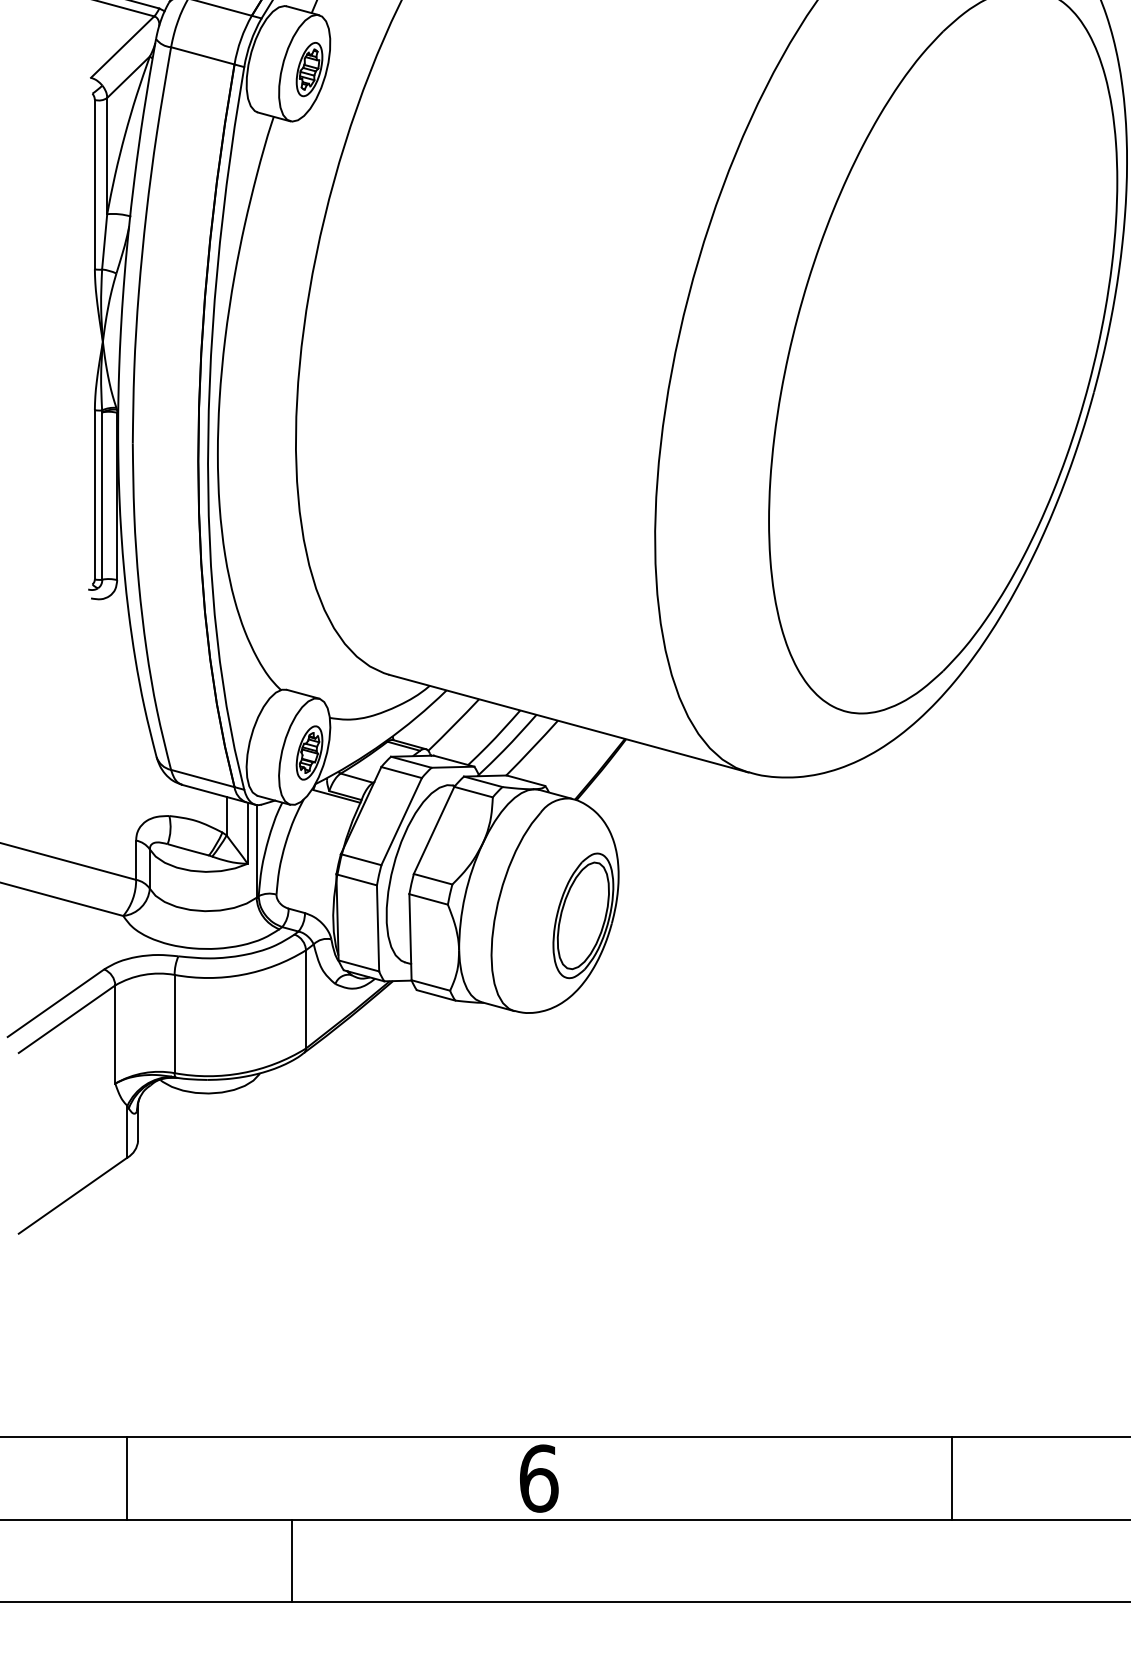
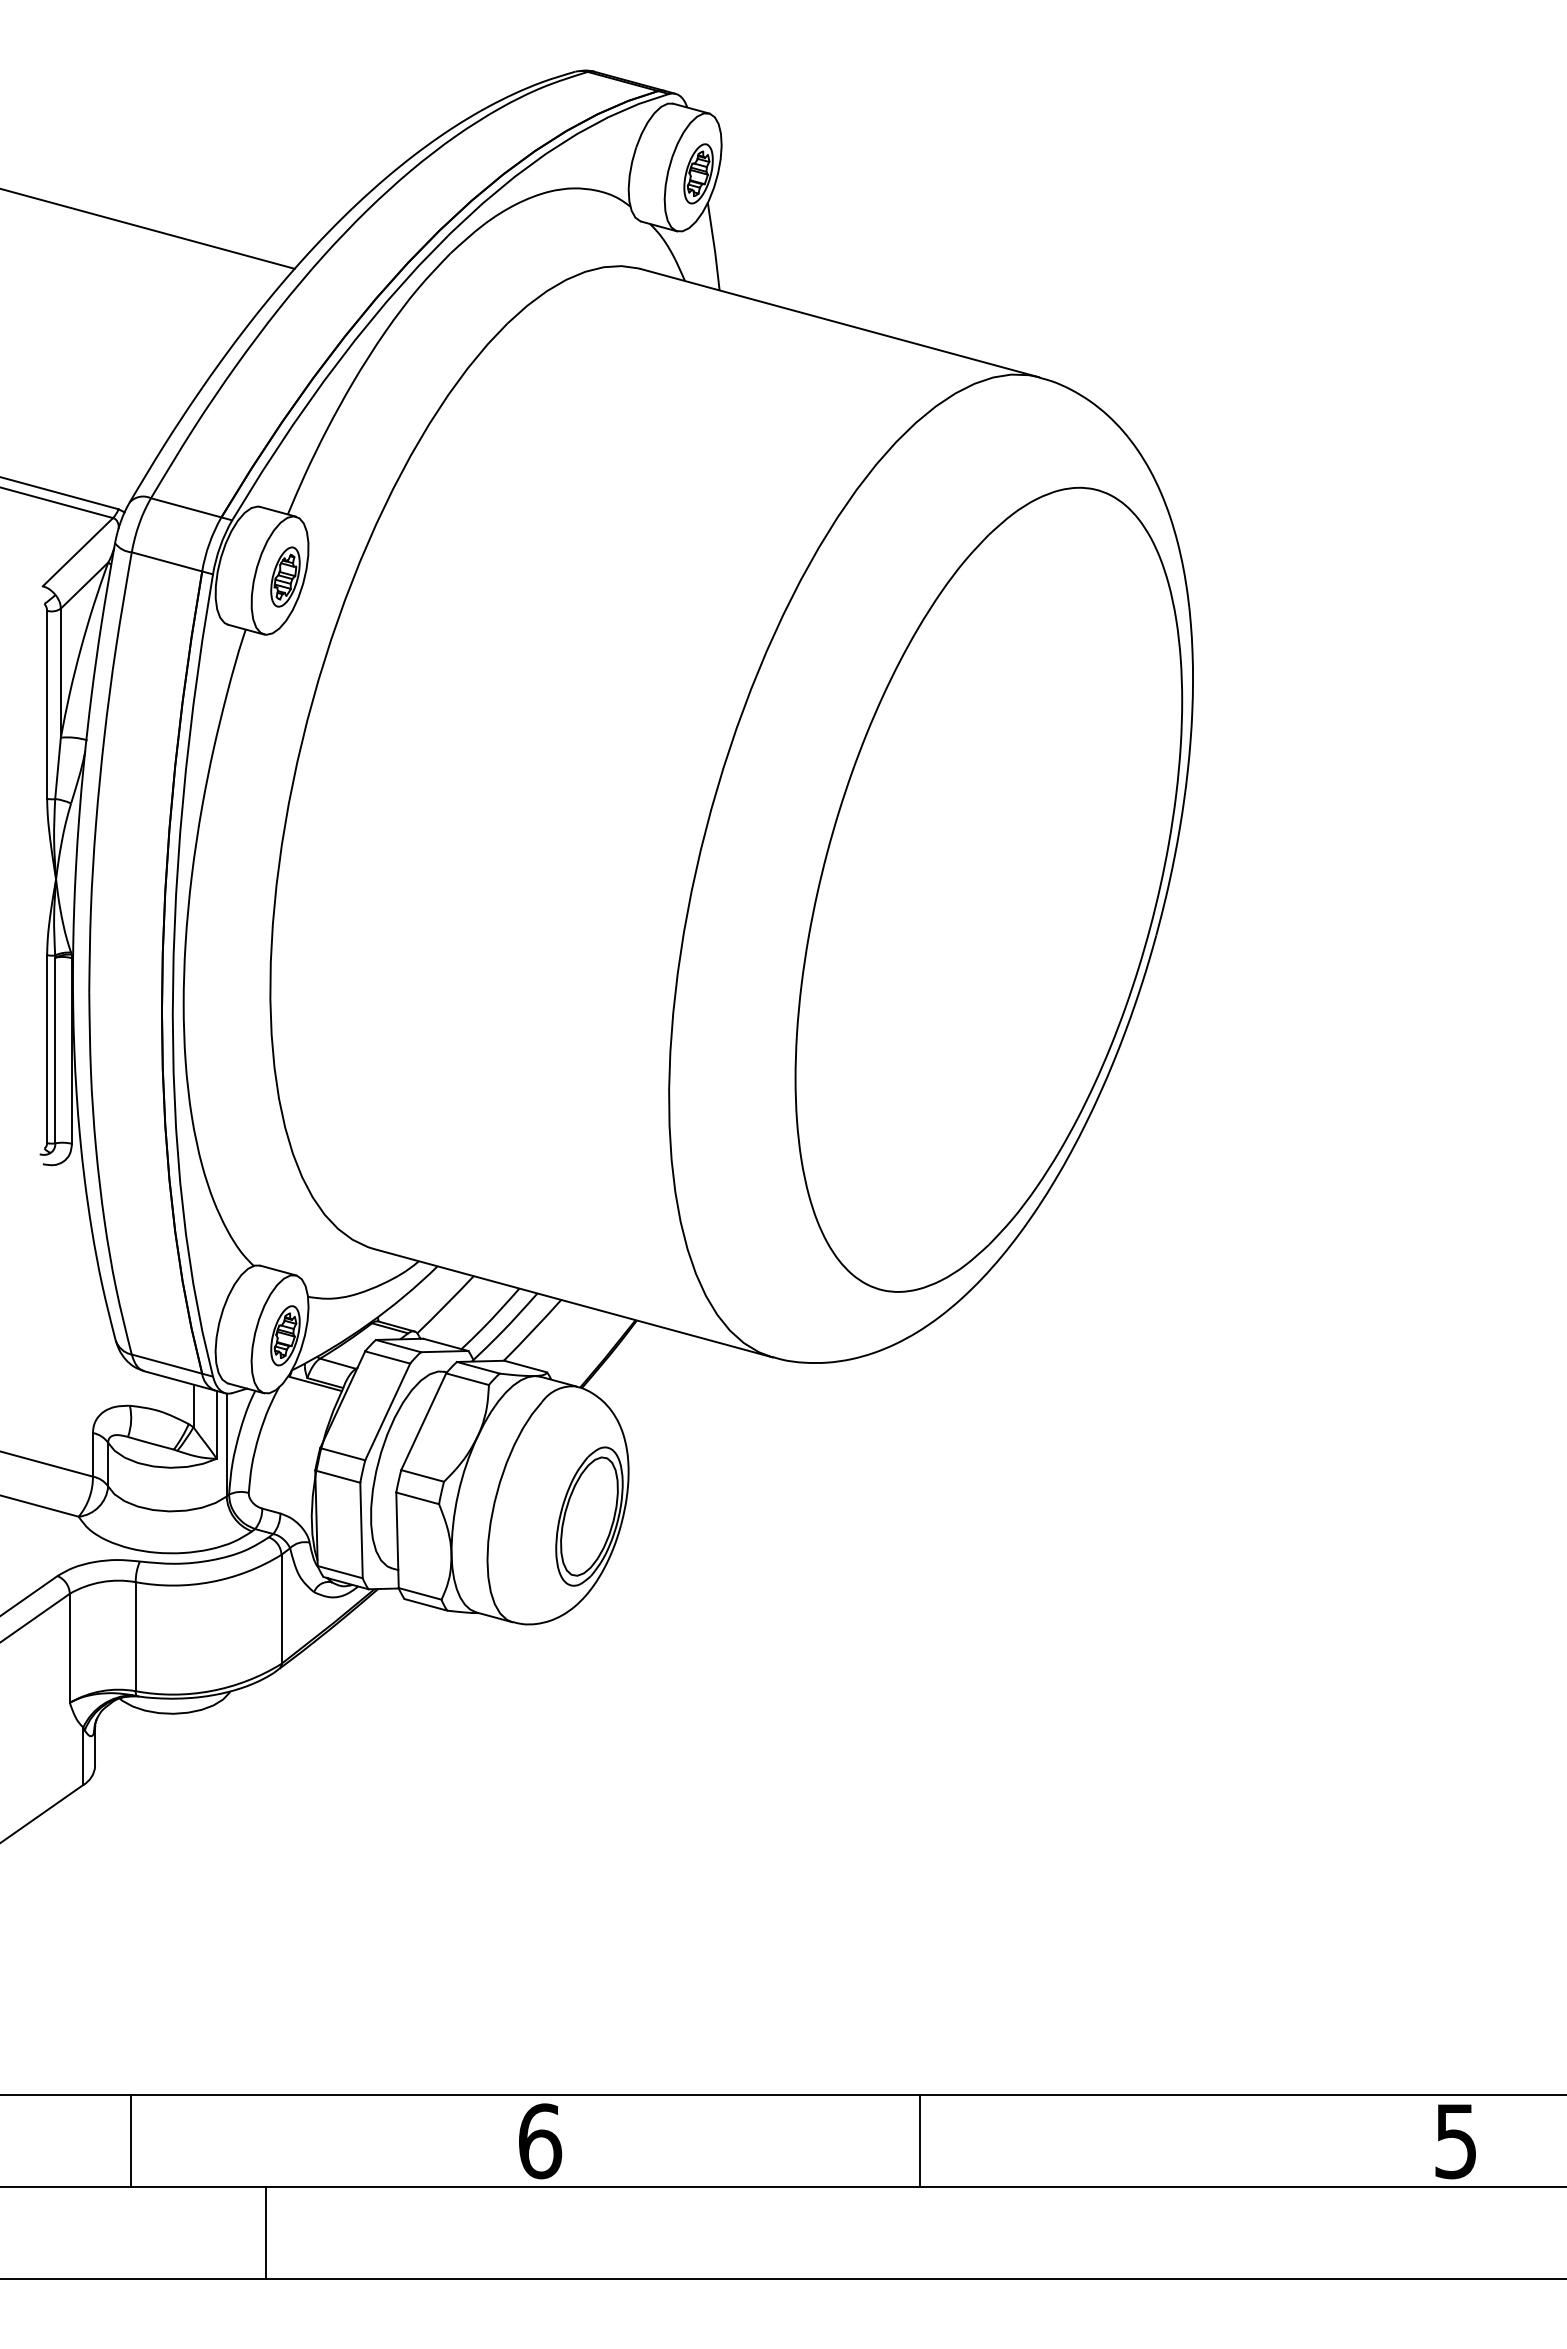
line: (126, 1477) -> (131, 2140), moved
line: (951, 1477) -> (920, 2140), moved

